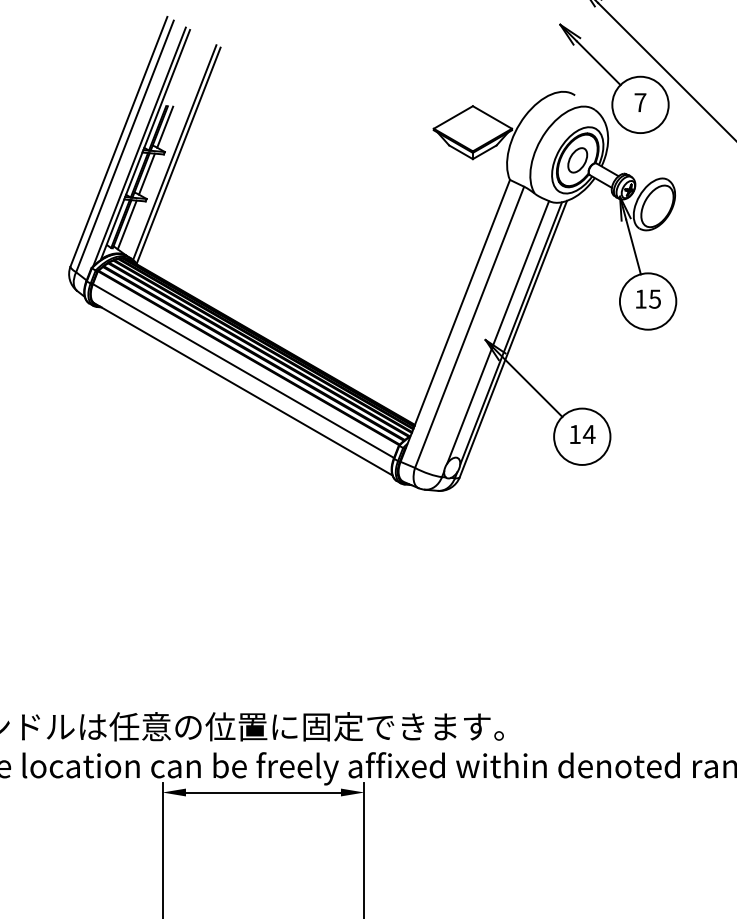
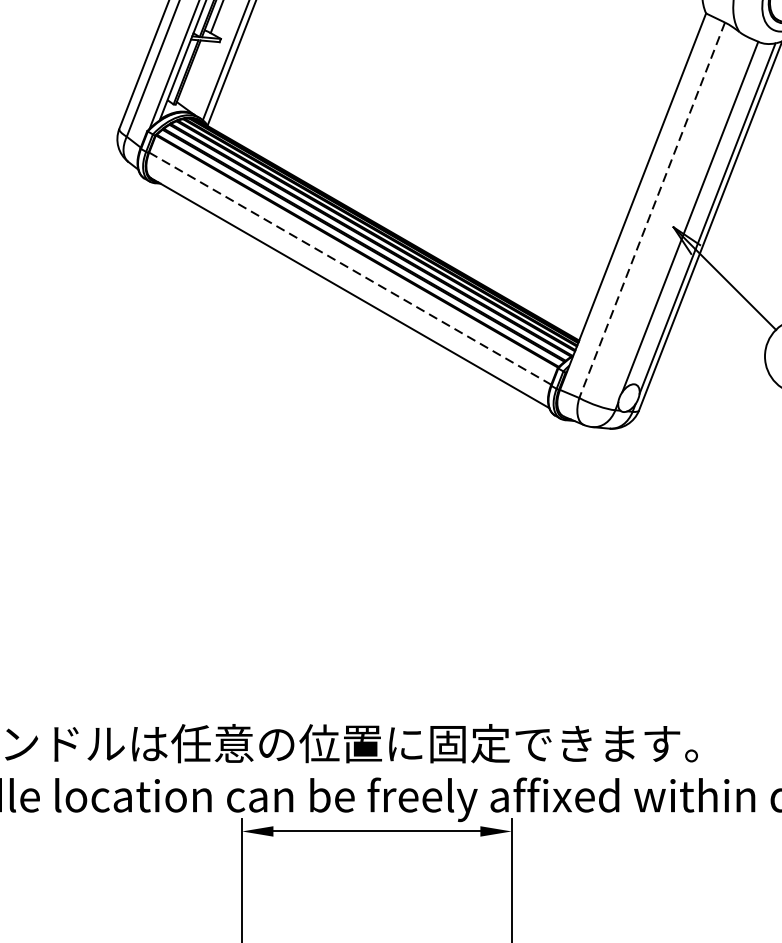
line: (126, 224) -> (194, 72), removed
line: (469, 327) -> (652, 210), solid -> dashed
line: (243, 371) -> (350, 269), solid -> dashed

